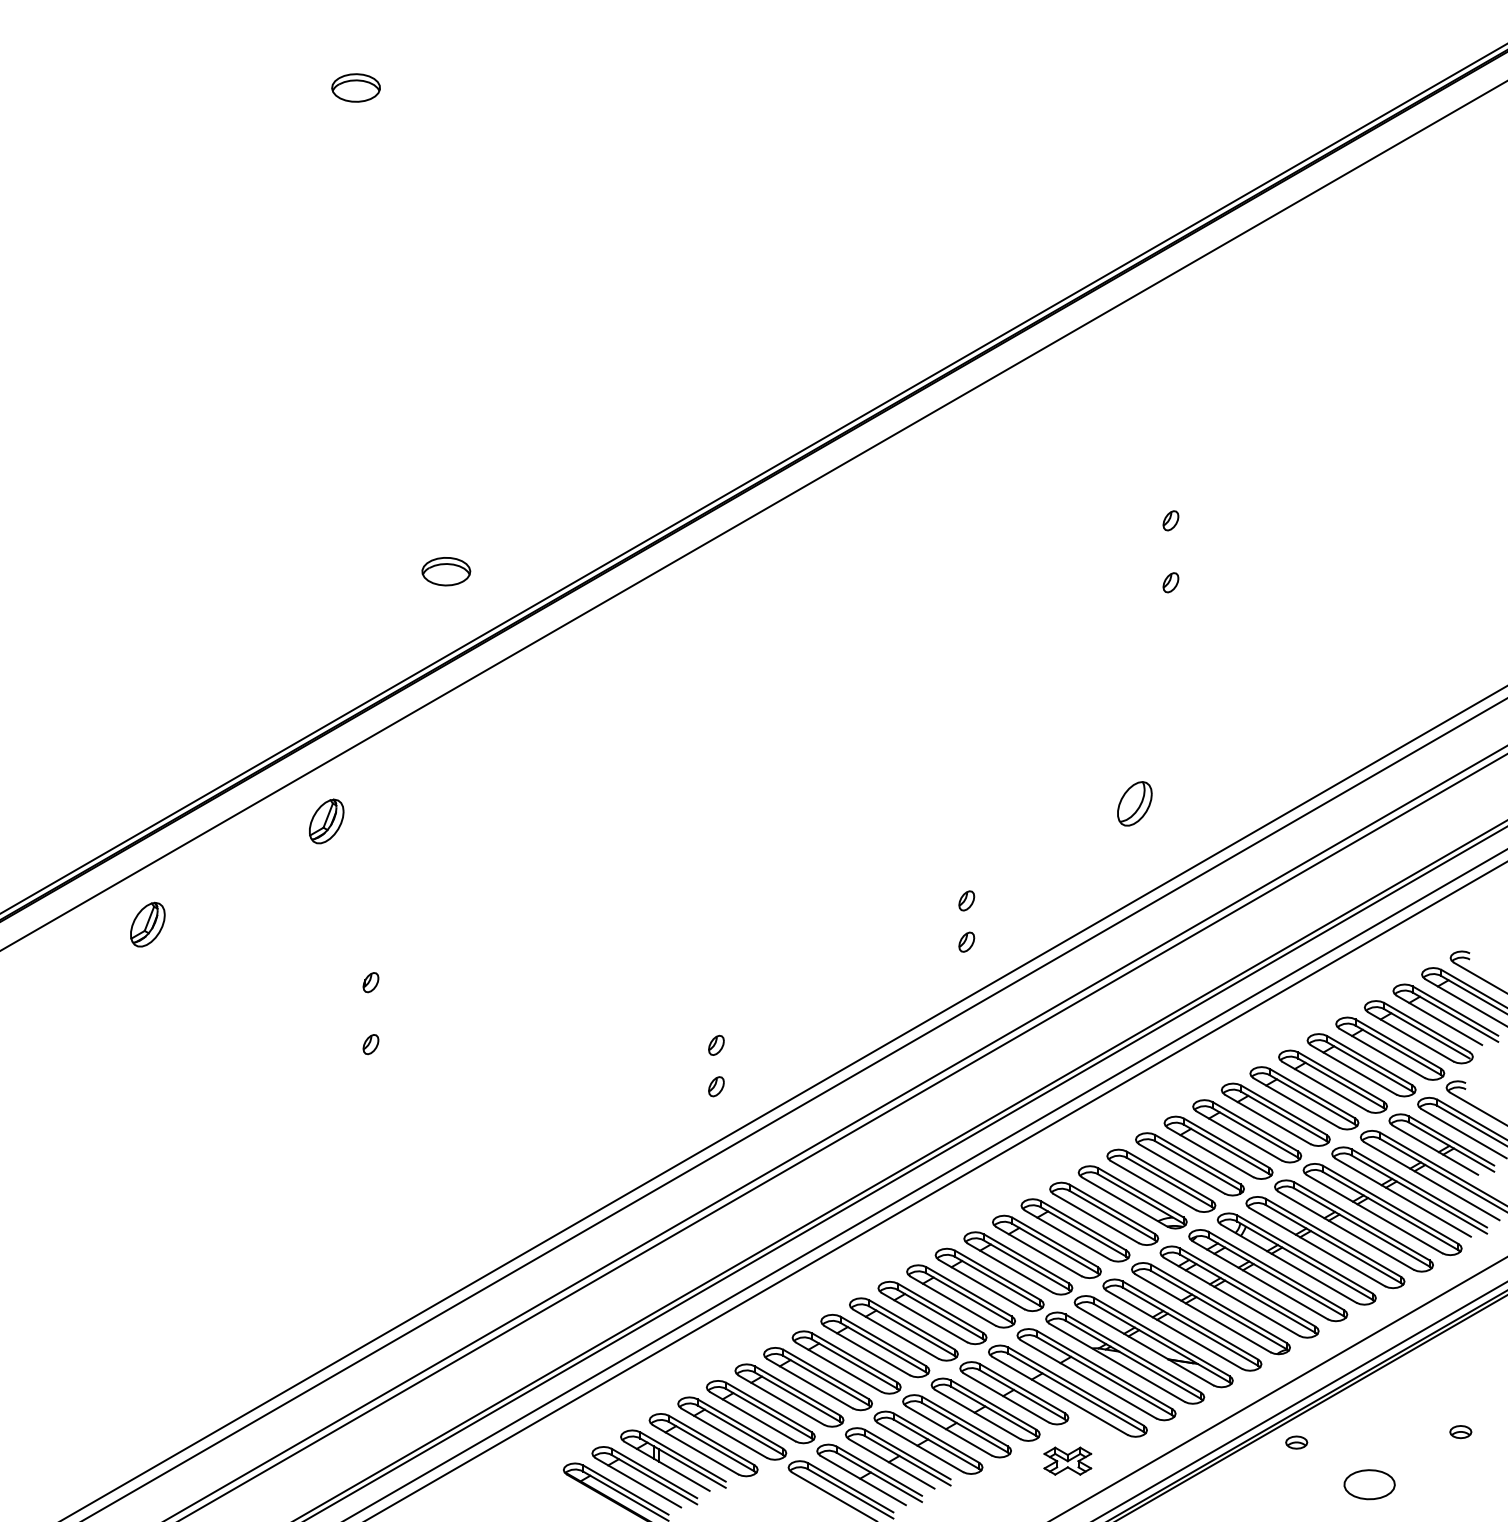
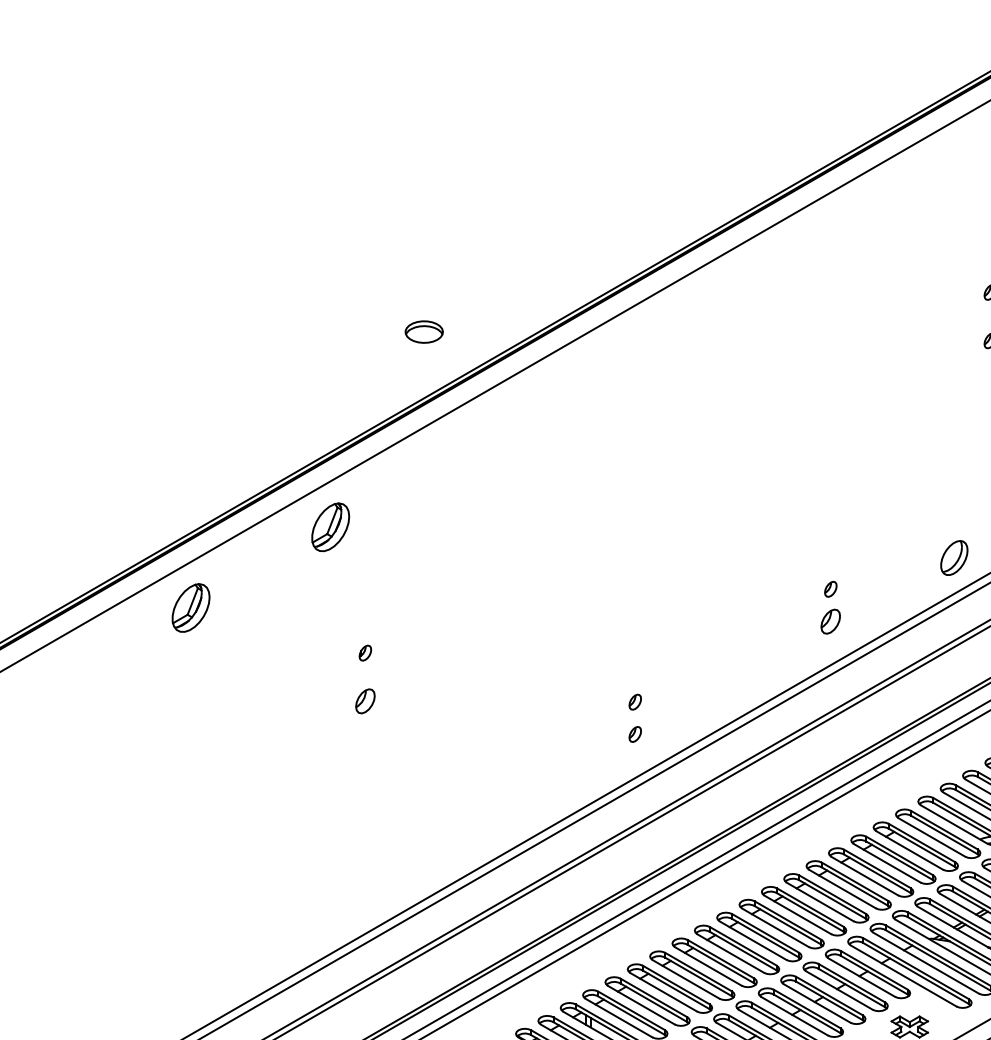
part: (1134, 803) -> (954, 557), moved
part: (326, 821) -> (330, 527), size x1.4
part: (147, 924) -> (190, 607), size x1.4
part: (966, 941) -> (830, 621), size x1.6
part: (370, 1044) -> (365, 701), size x1.6

